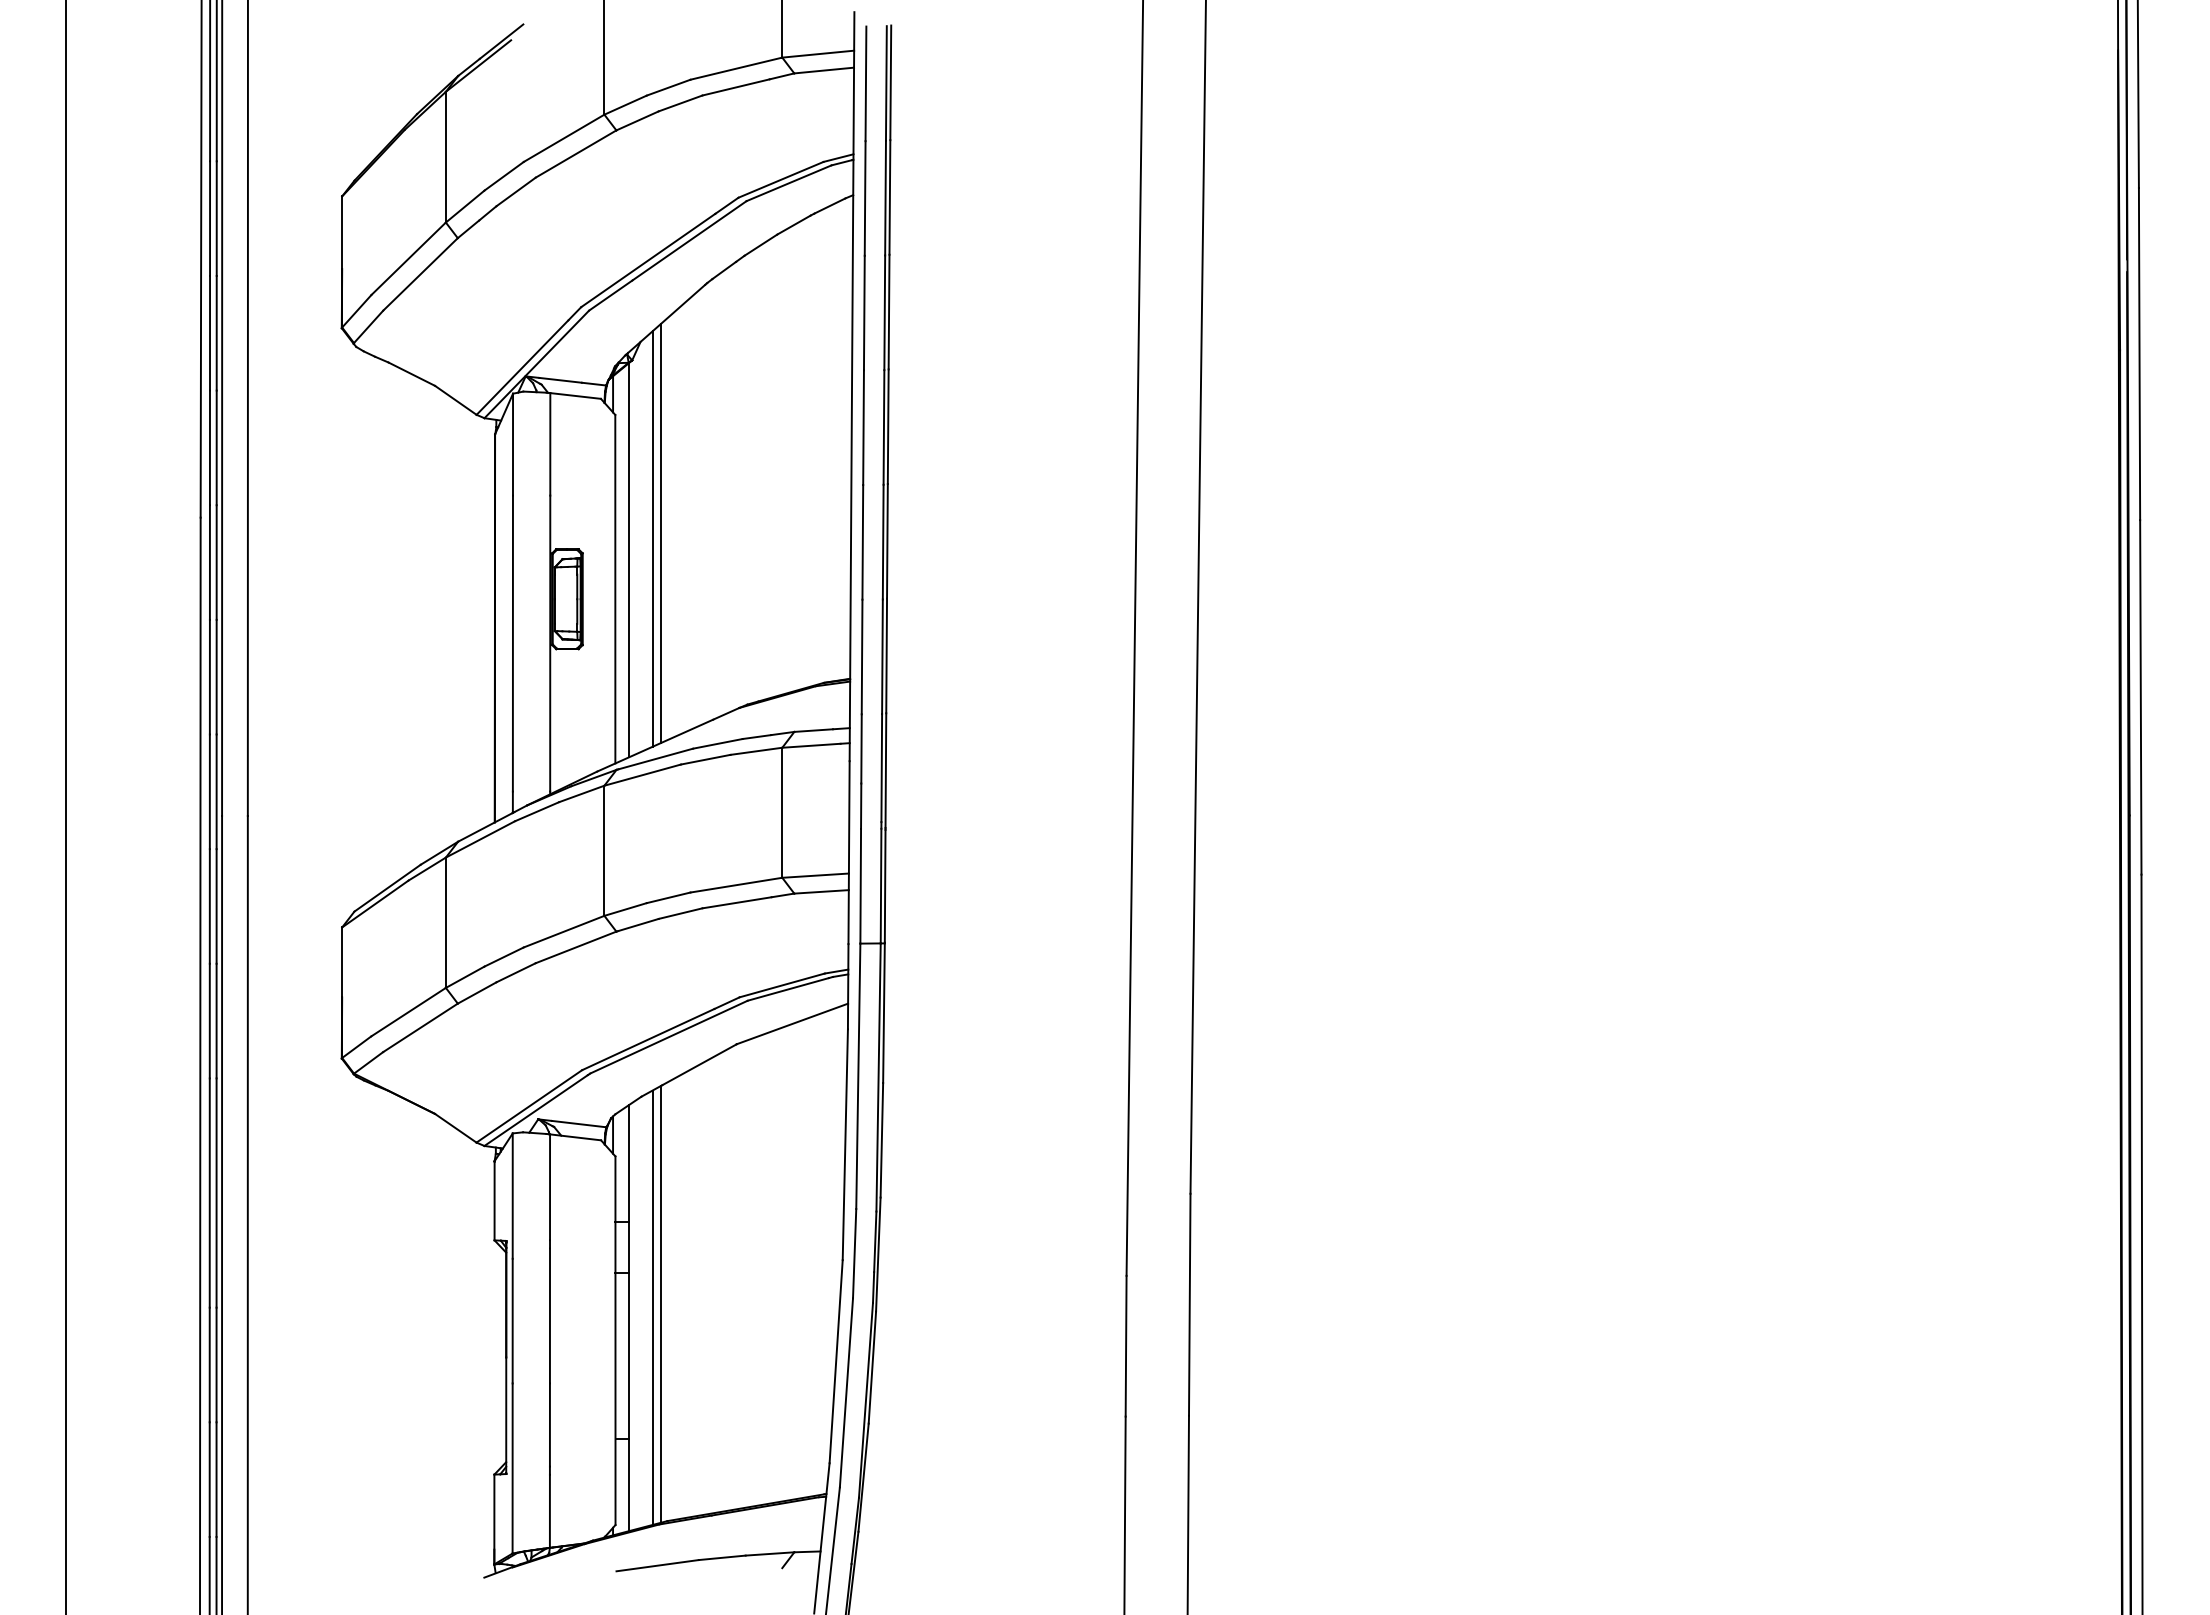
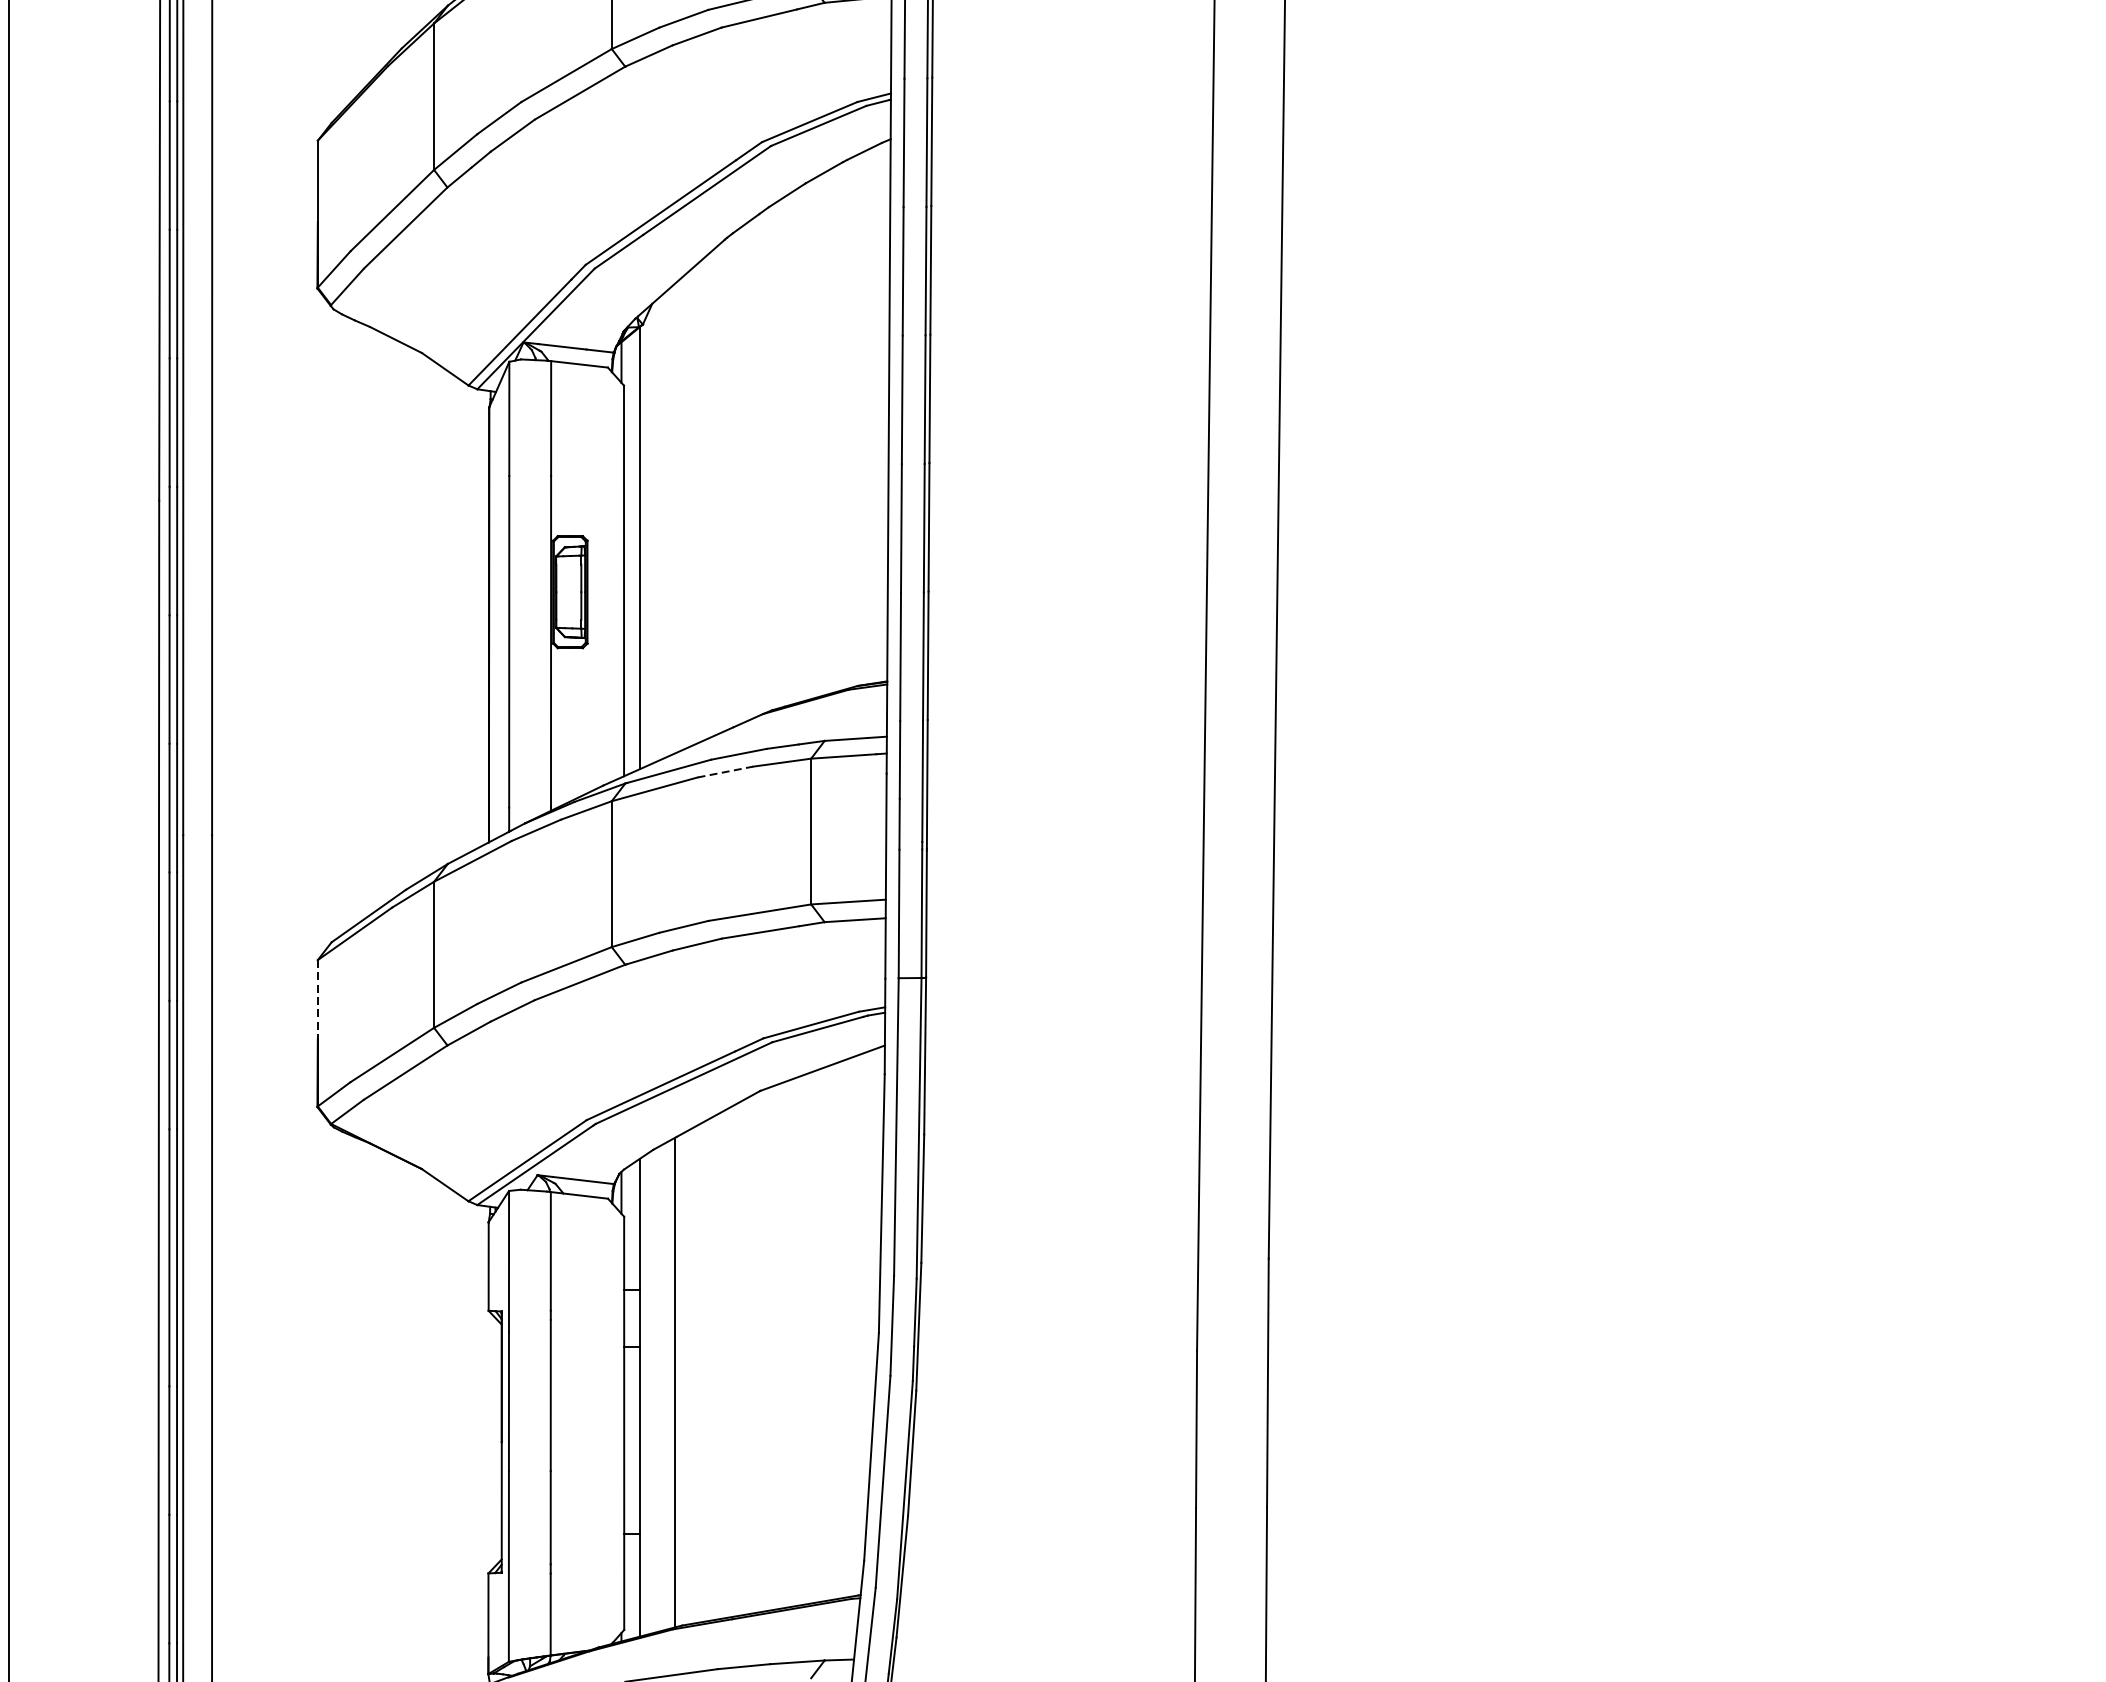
line: (660, 533) -> (674, 518), removed
line: (652, 538) -> (665, 524), removed
line: (706, 759) -> (726, 771), solid -> dashed
line: (342, 962) -> (318, 999), solid -> dashed
line: (652, 1307) -> (665, 1386), removed

